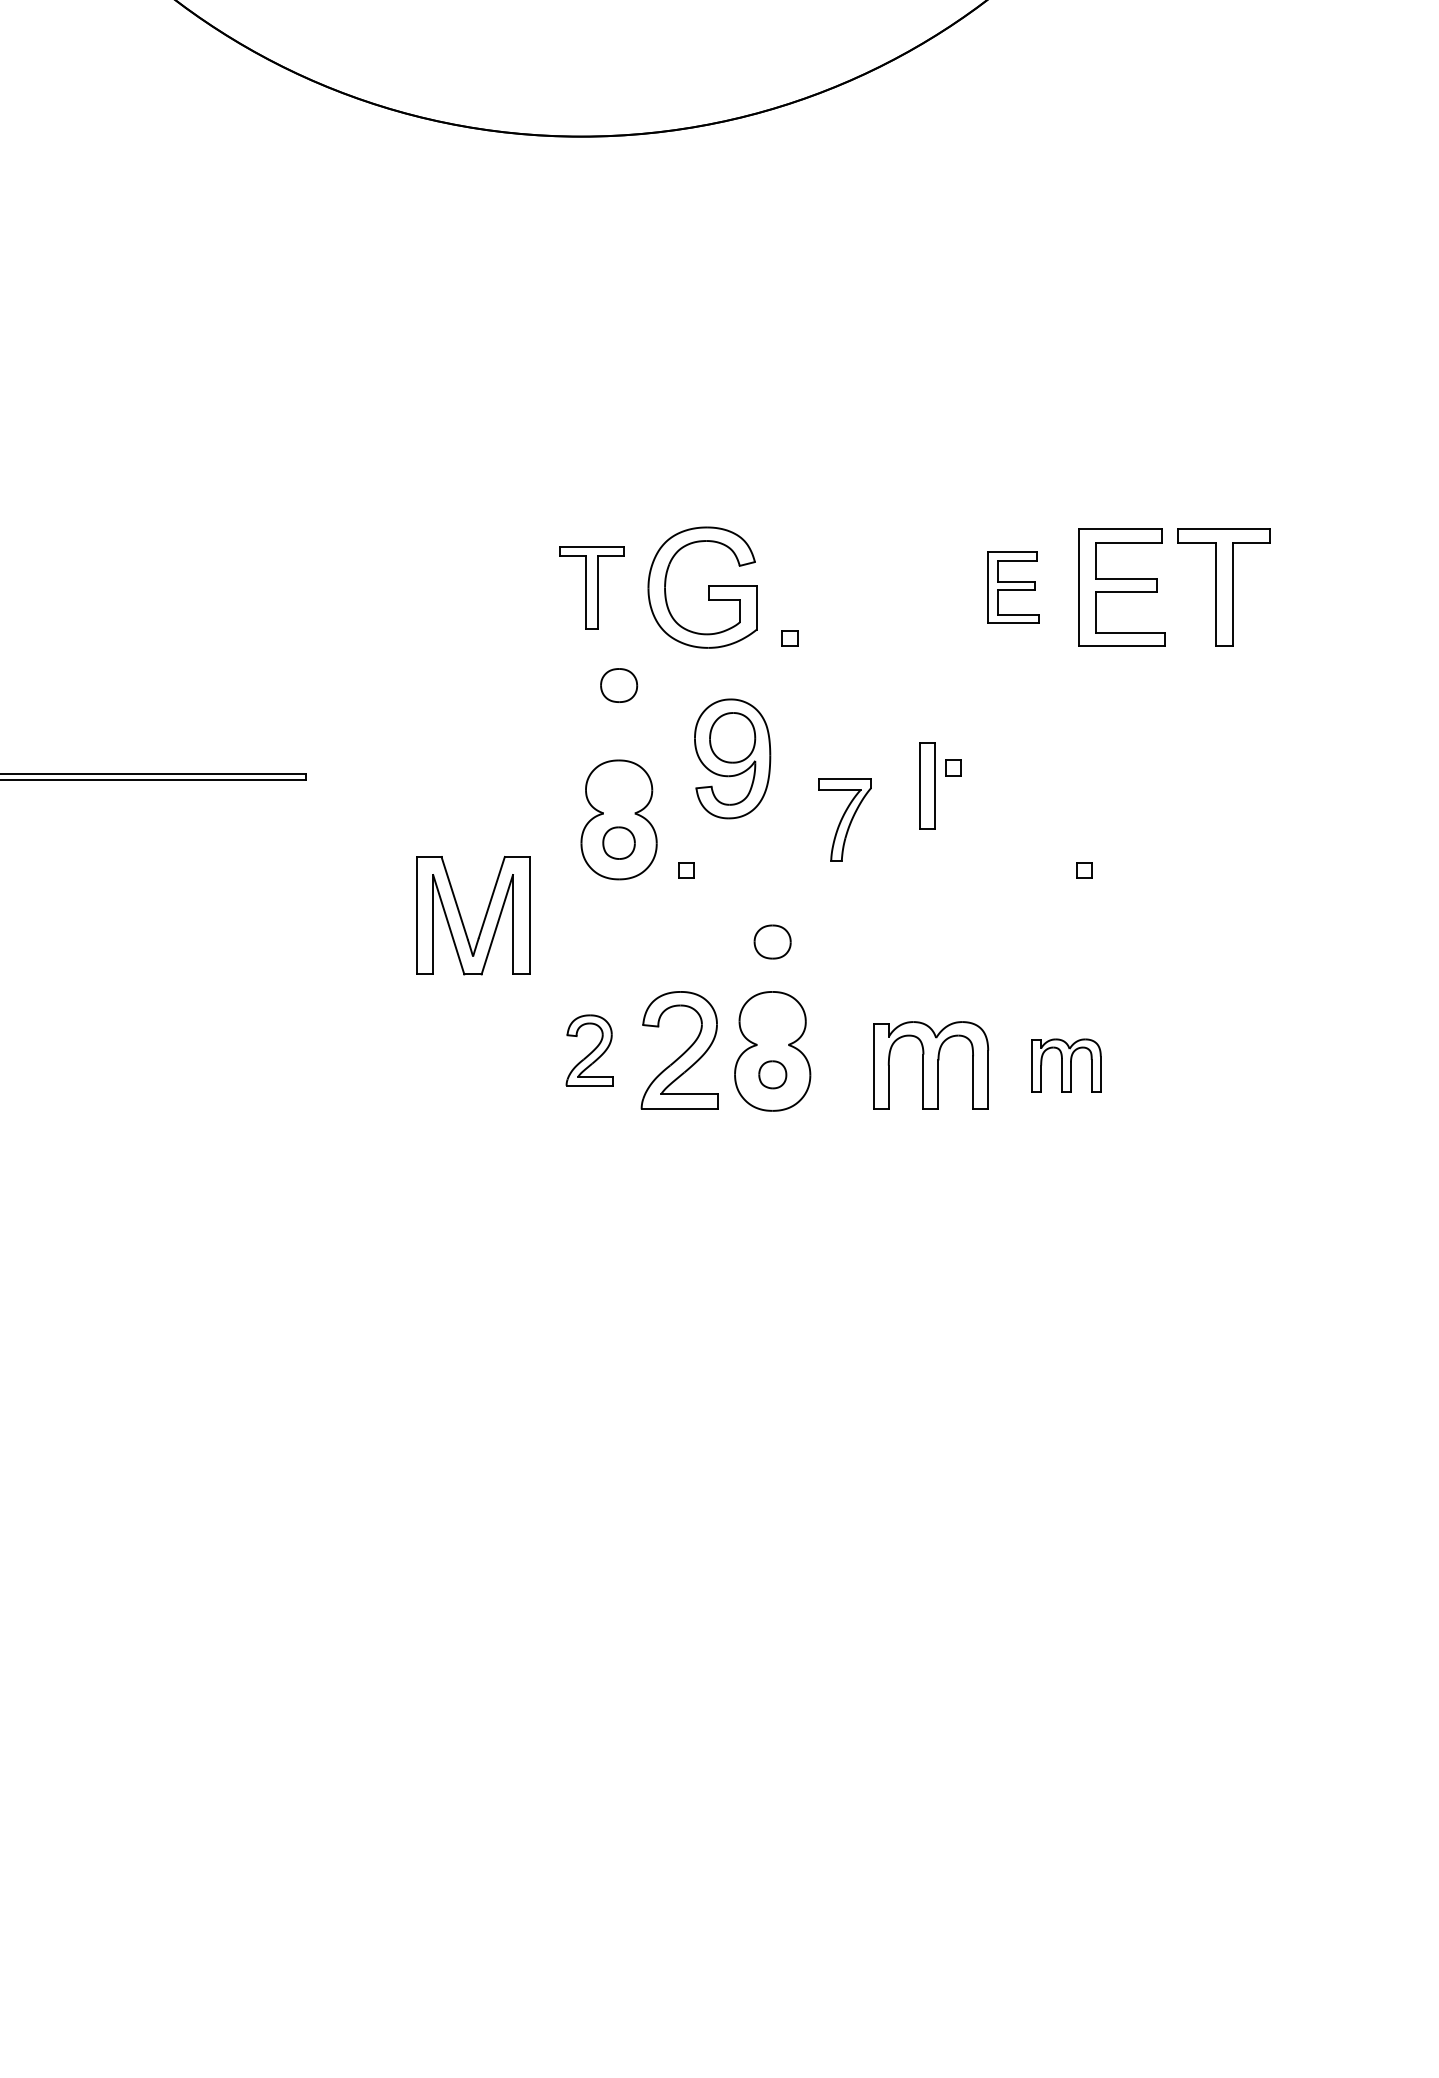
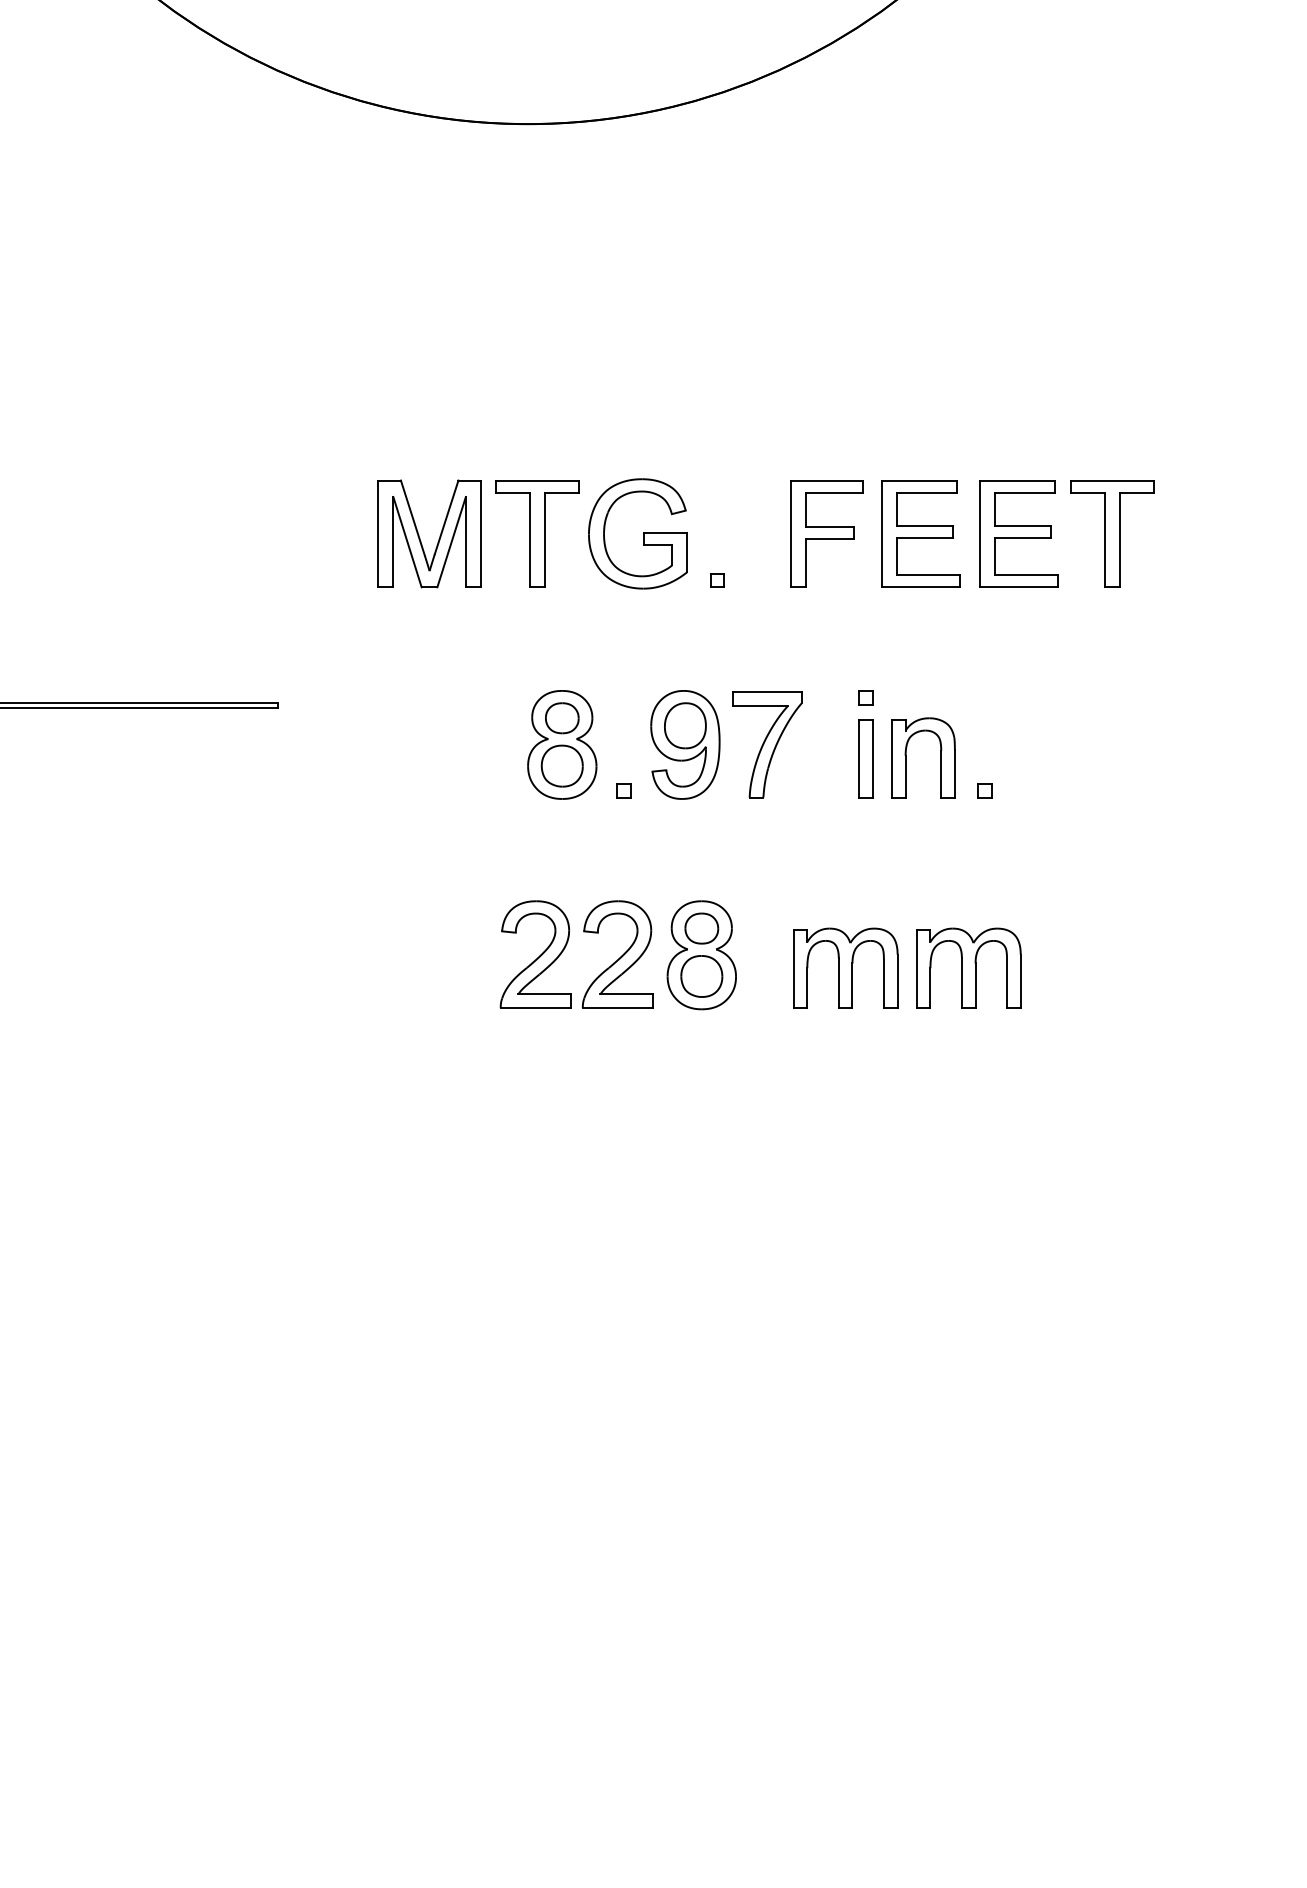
part: (591, 587) -> (537, 533), size x1.43
part: (910, 587) -> (827, 533), added
part: (1013, 587) -> (920, 533), size x1.67
part: (619, 685) -> (562, 718), moved
part: (732, 758) -> (685, 744), moved
part: (927, 785) -> (866, 758), moved
part: (844, 819) -> (767, 744), size x1.43
part: (997, 833) -> (906, 757), added
part: (618, 842) -> (561, 765), size x1.43
part: (483, 919) -> (439, 537), moved
part: (772, 941) -> (701, 928), moved
part: (589, 1050) -> (535, 954), size x1.67
part: (1066, 1065) -> (968, 968), size x1.67
part: (772, 1074) -> (701, 976), size x1.67

